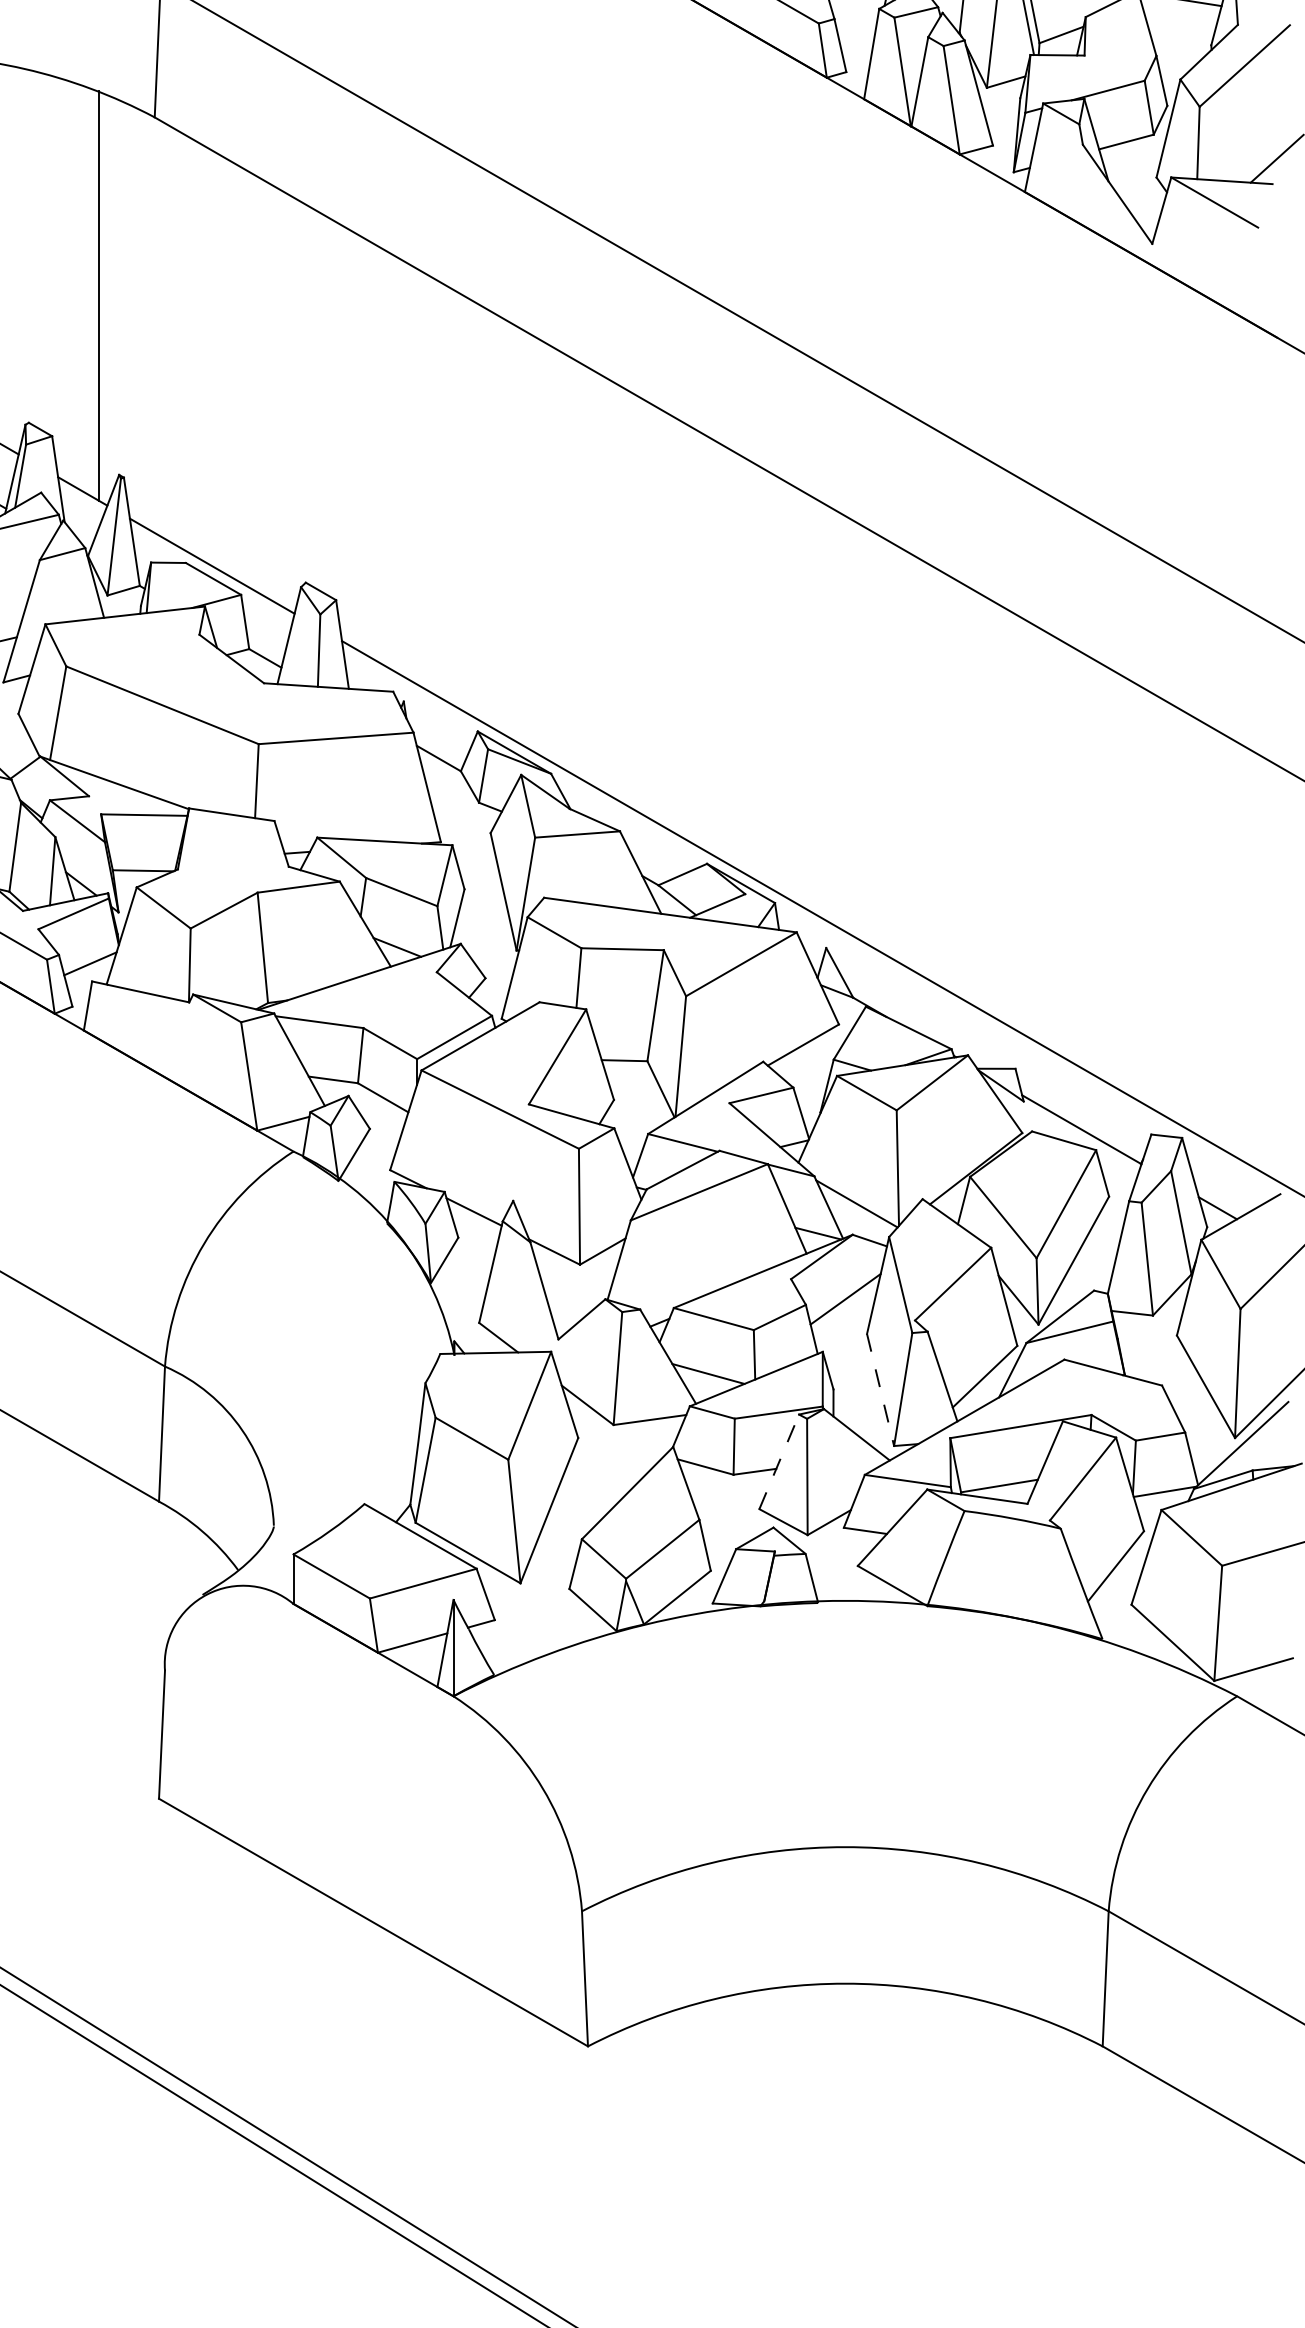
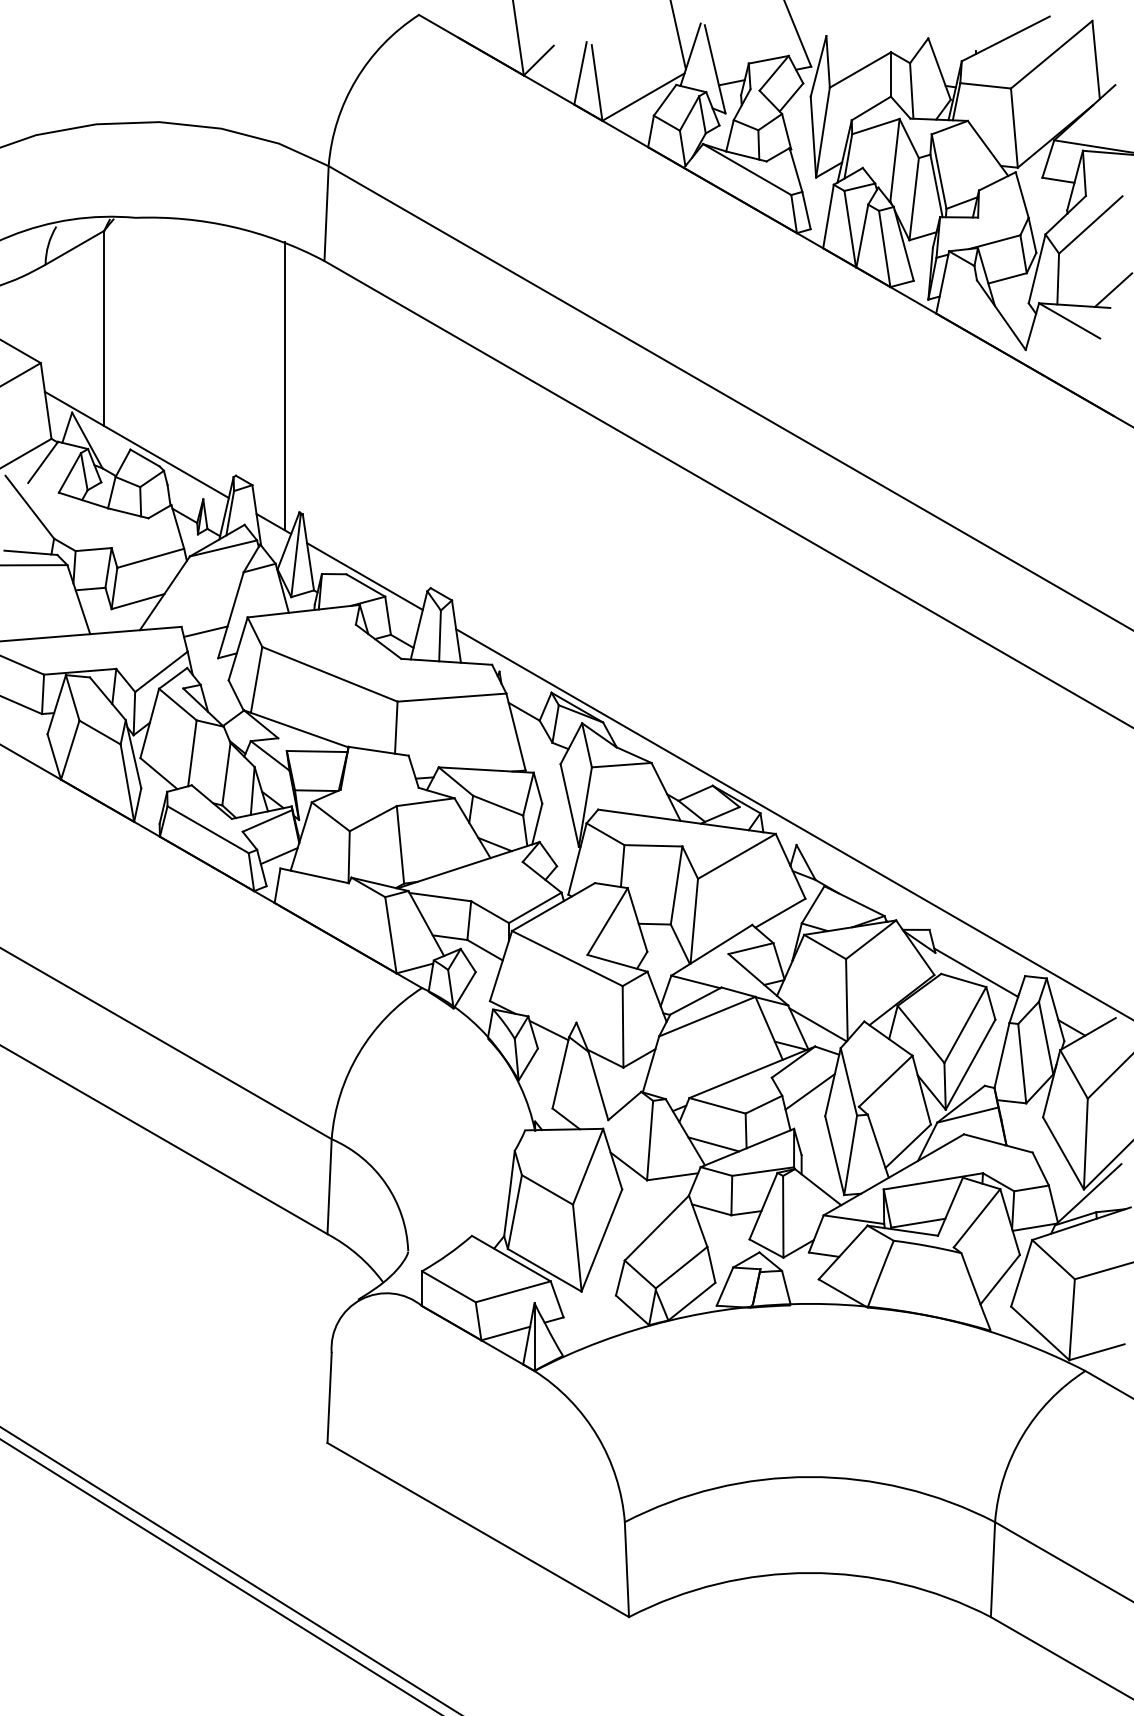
line: (880, 1389) -> (834, 1155), dashed -> solid
line: (779, 1460) -> (763, 1205), dashed -> solid

